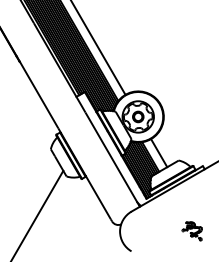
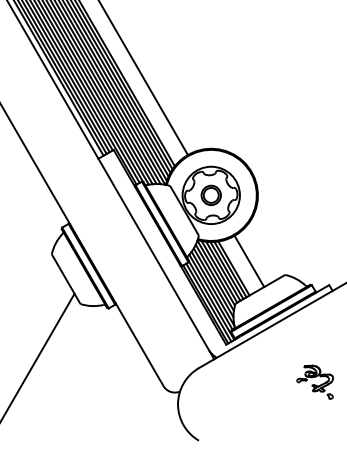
part: (191, 231) -> (313, 382), moved

